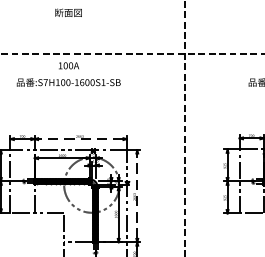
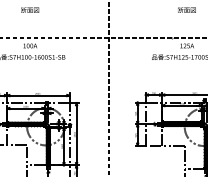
line: (81, 139) -> (38, 95), dashed -> solid
line: (137, 196) -> (76, 134), dashed -> solid

